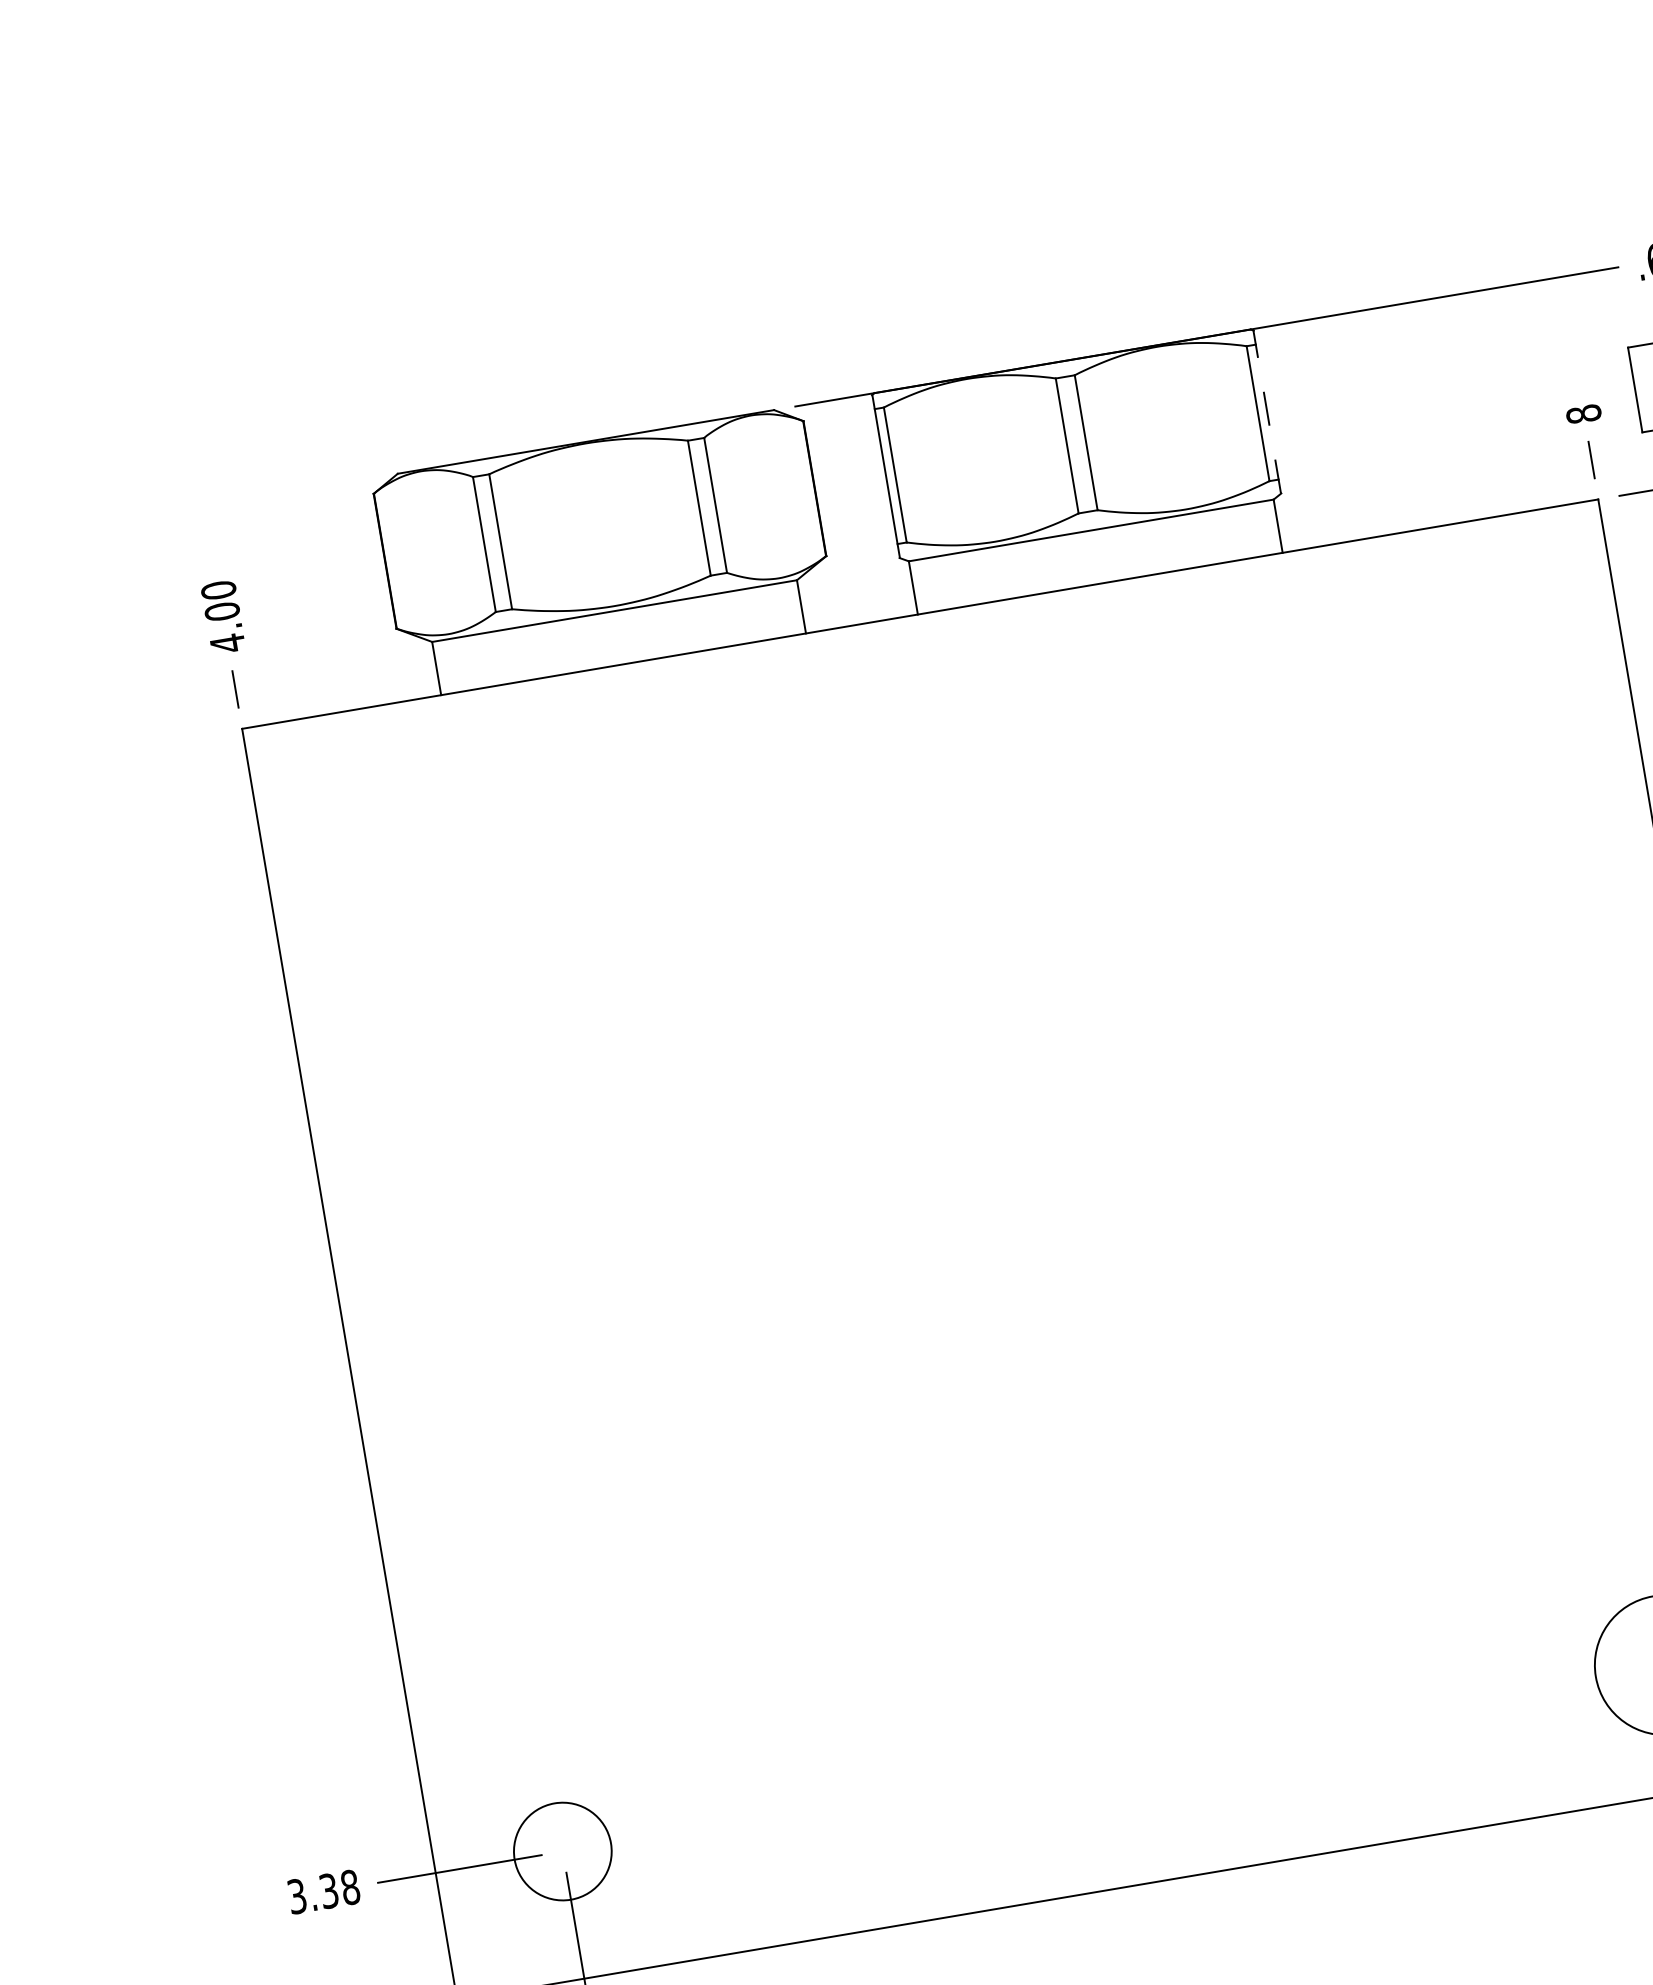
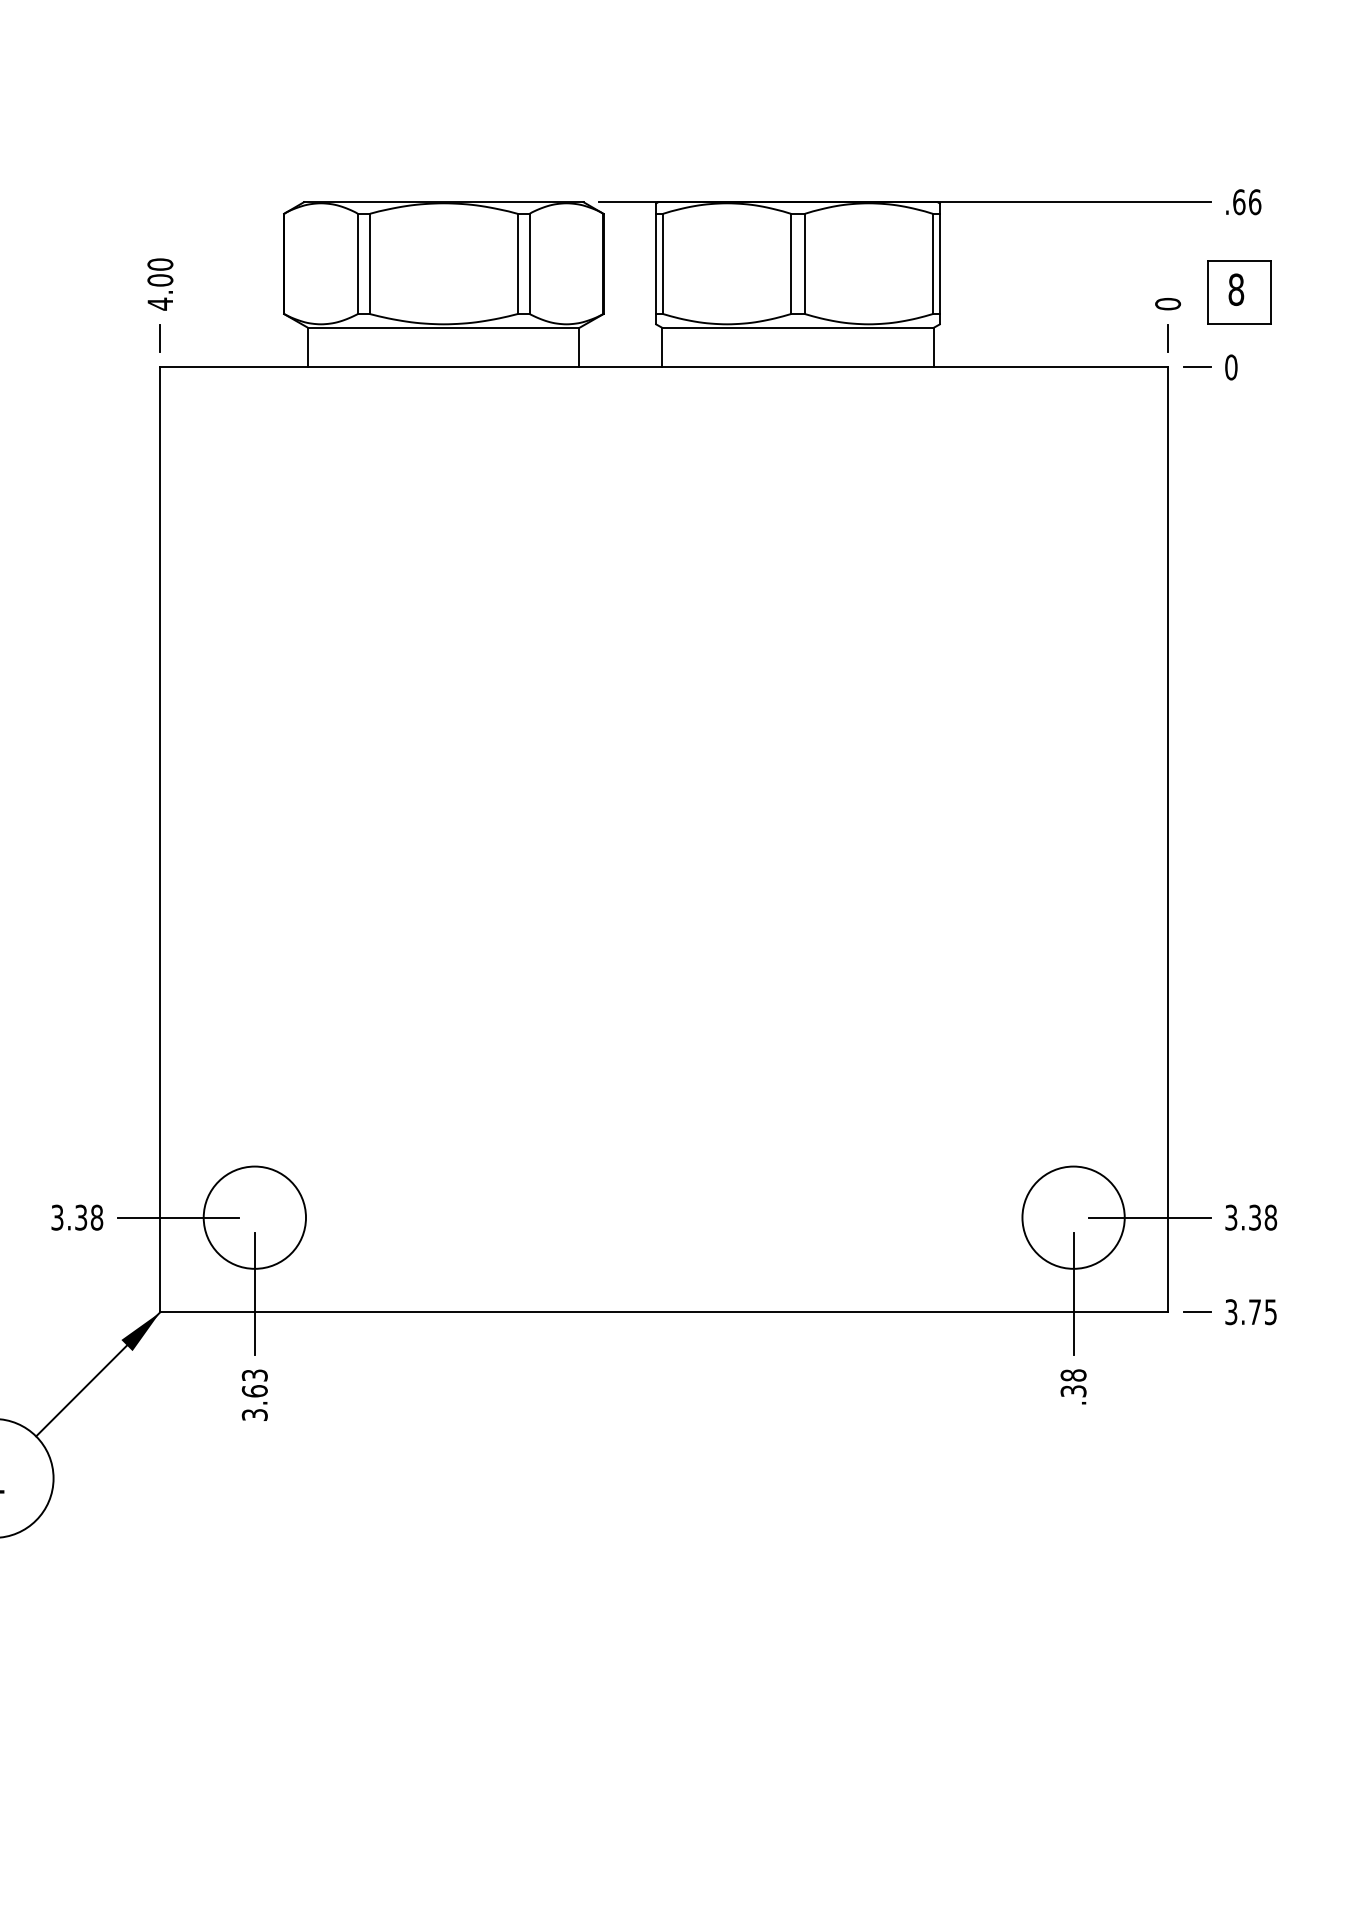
line: (1267, 411) -> (939, 263), dashed -> solid
text: (1583, 414) -> (1167, 304), 8 -> 0
circle: (562, 1851) -> (254, 1217), size x1.43

